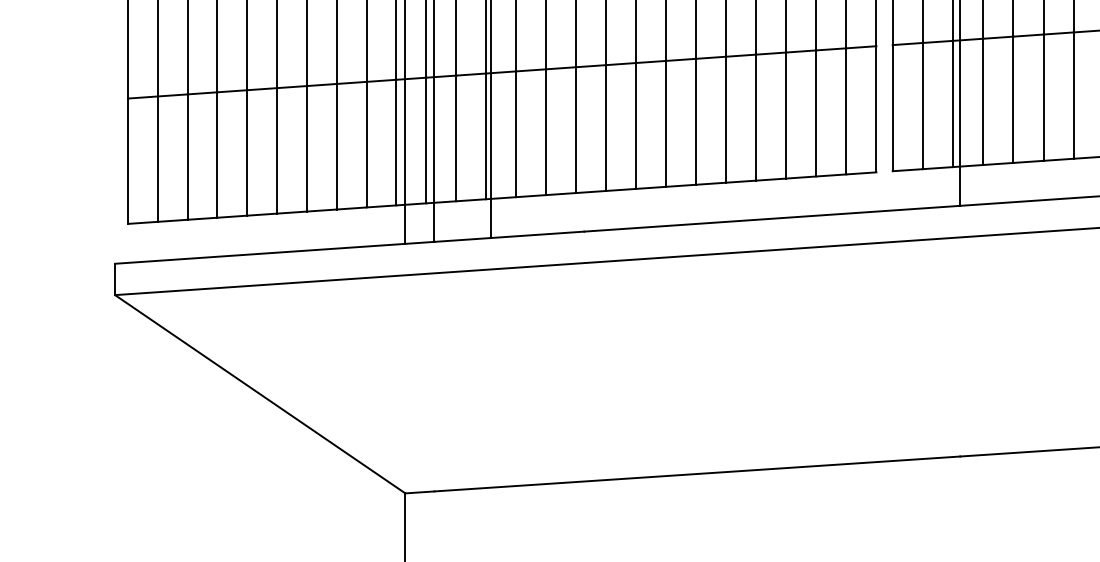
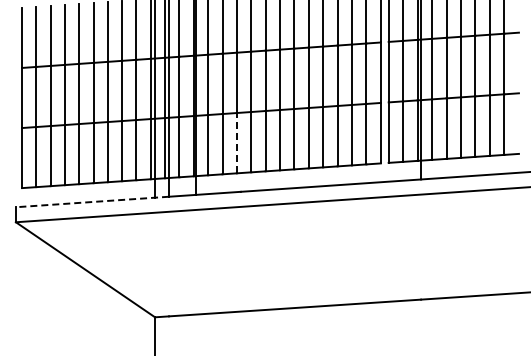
line: (575, 128) -> (236, 142), solid -> dashed
line: (274, 251) -> (92, 201), solid -> dashed

